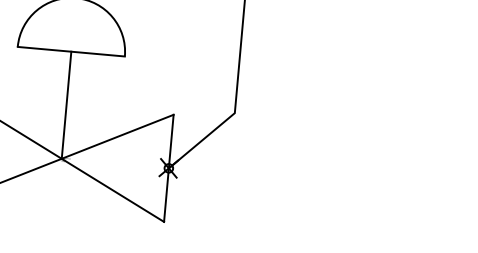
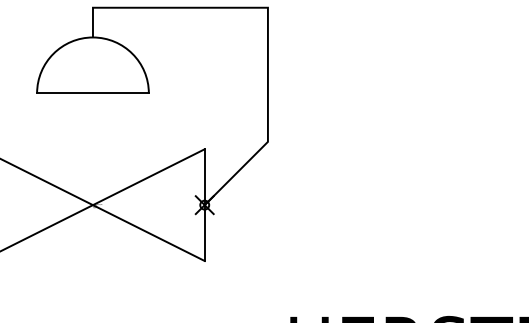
line: (66, 105) -> (92, 149), removed

